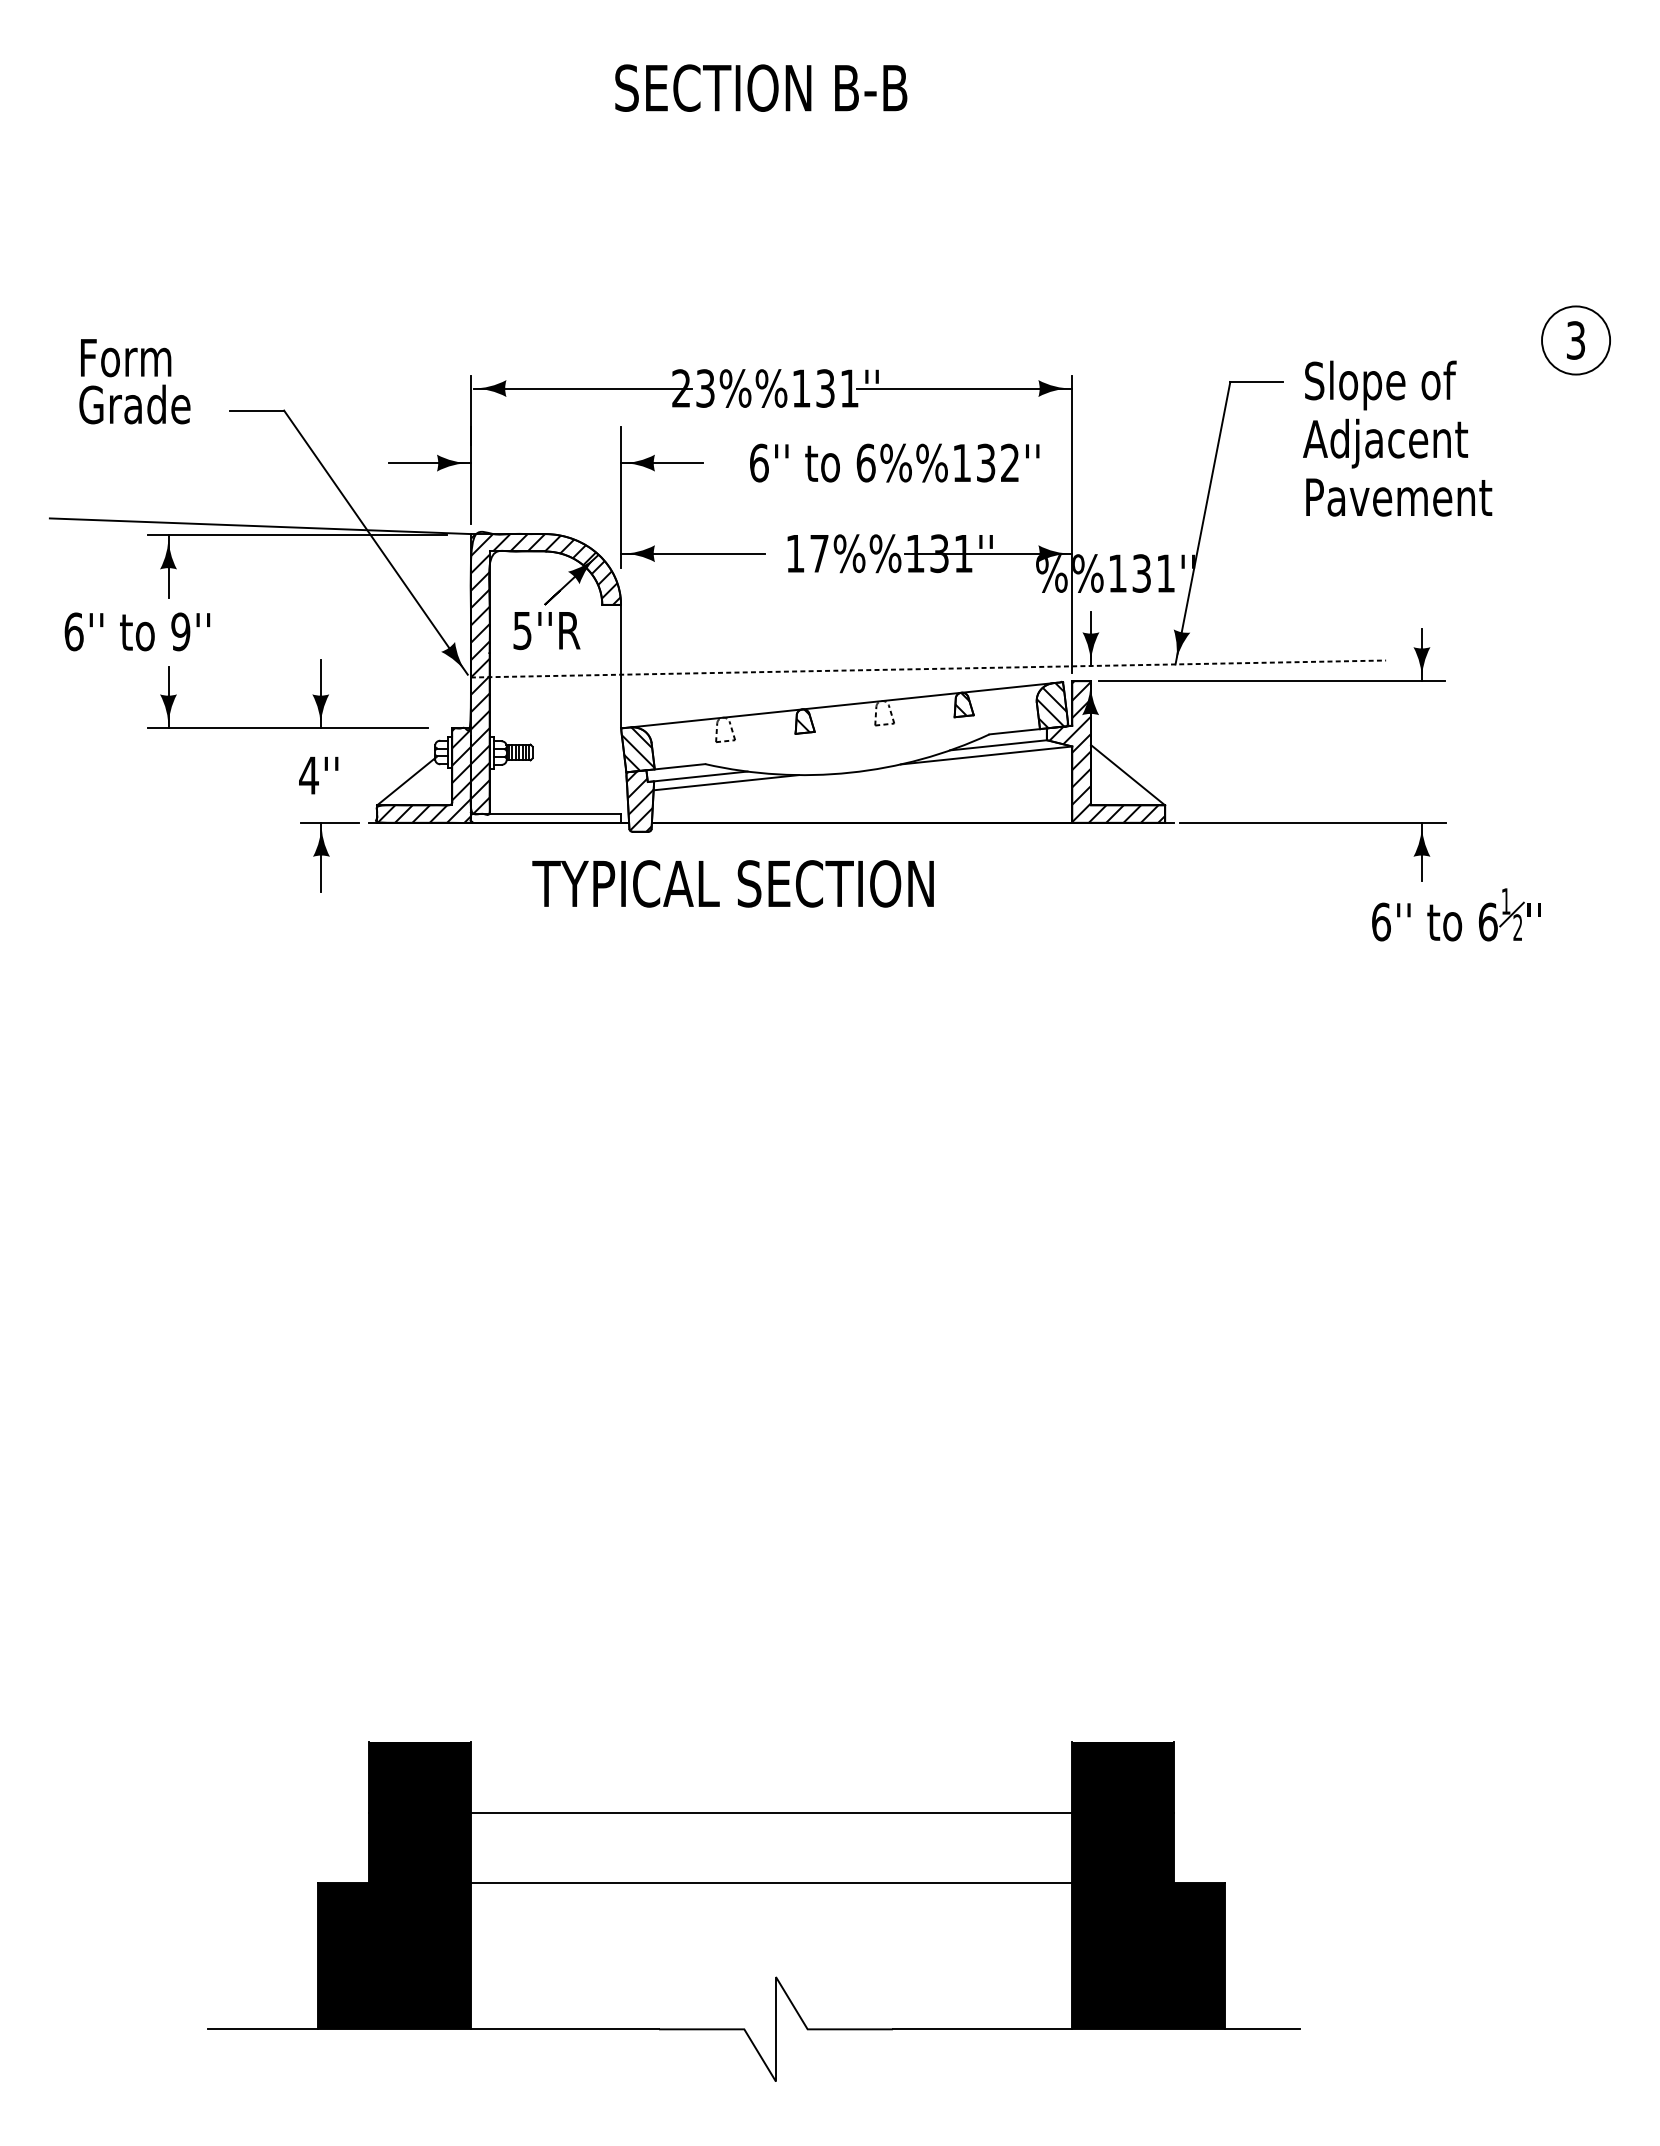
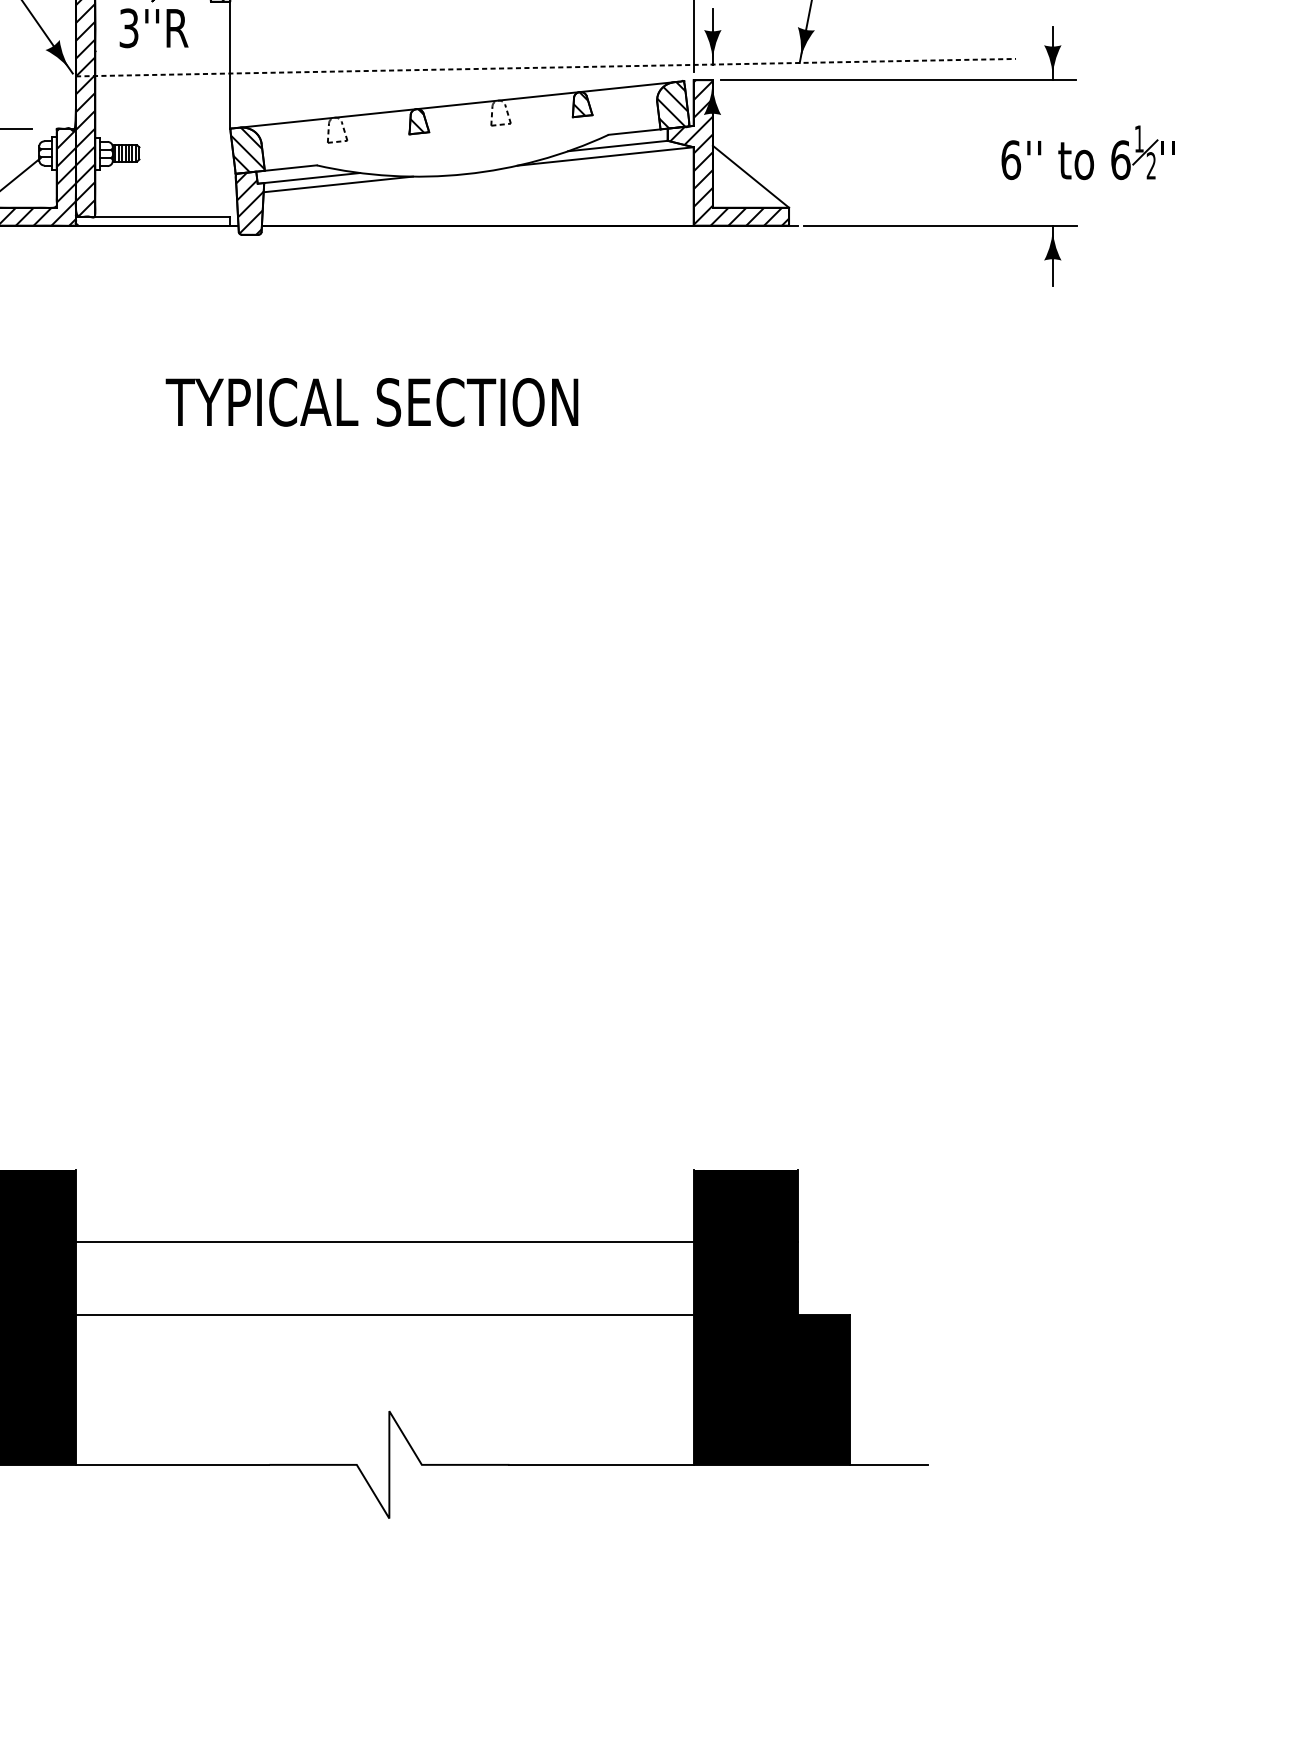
text: (522, 630) -> (128, 28), 5''R -> 3''R
text: (732, 883) -> (371, 401), moved
part: (1456, 914) -> (1088, 152), moved

